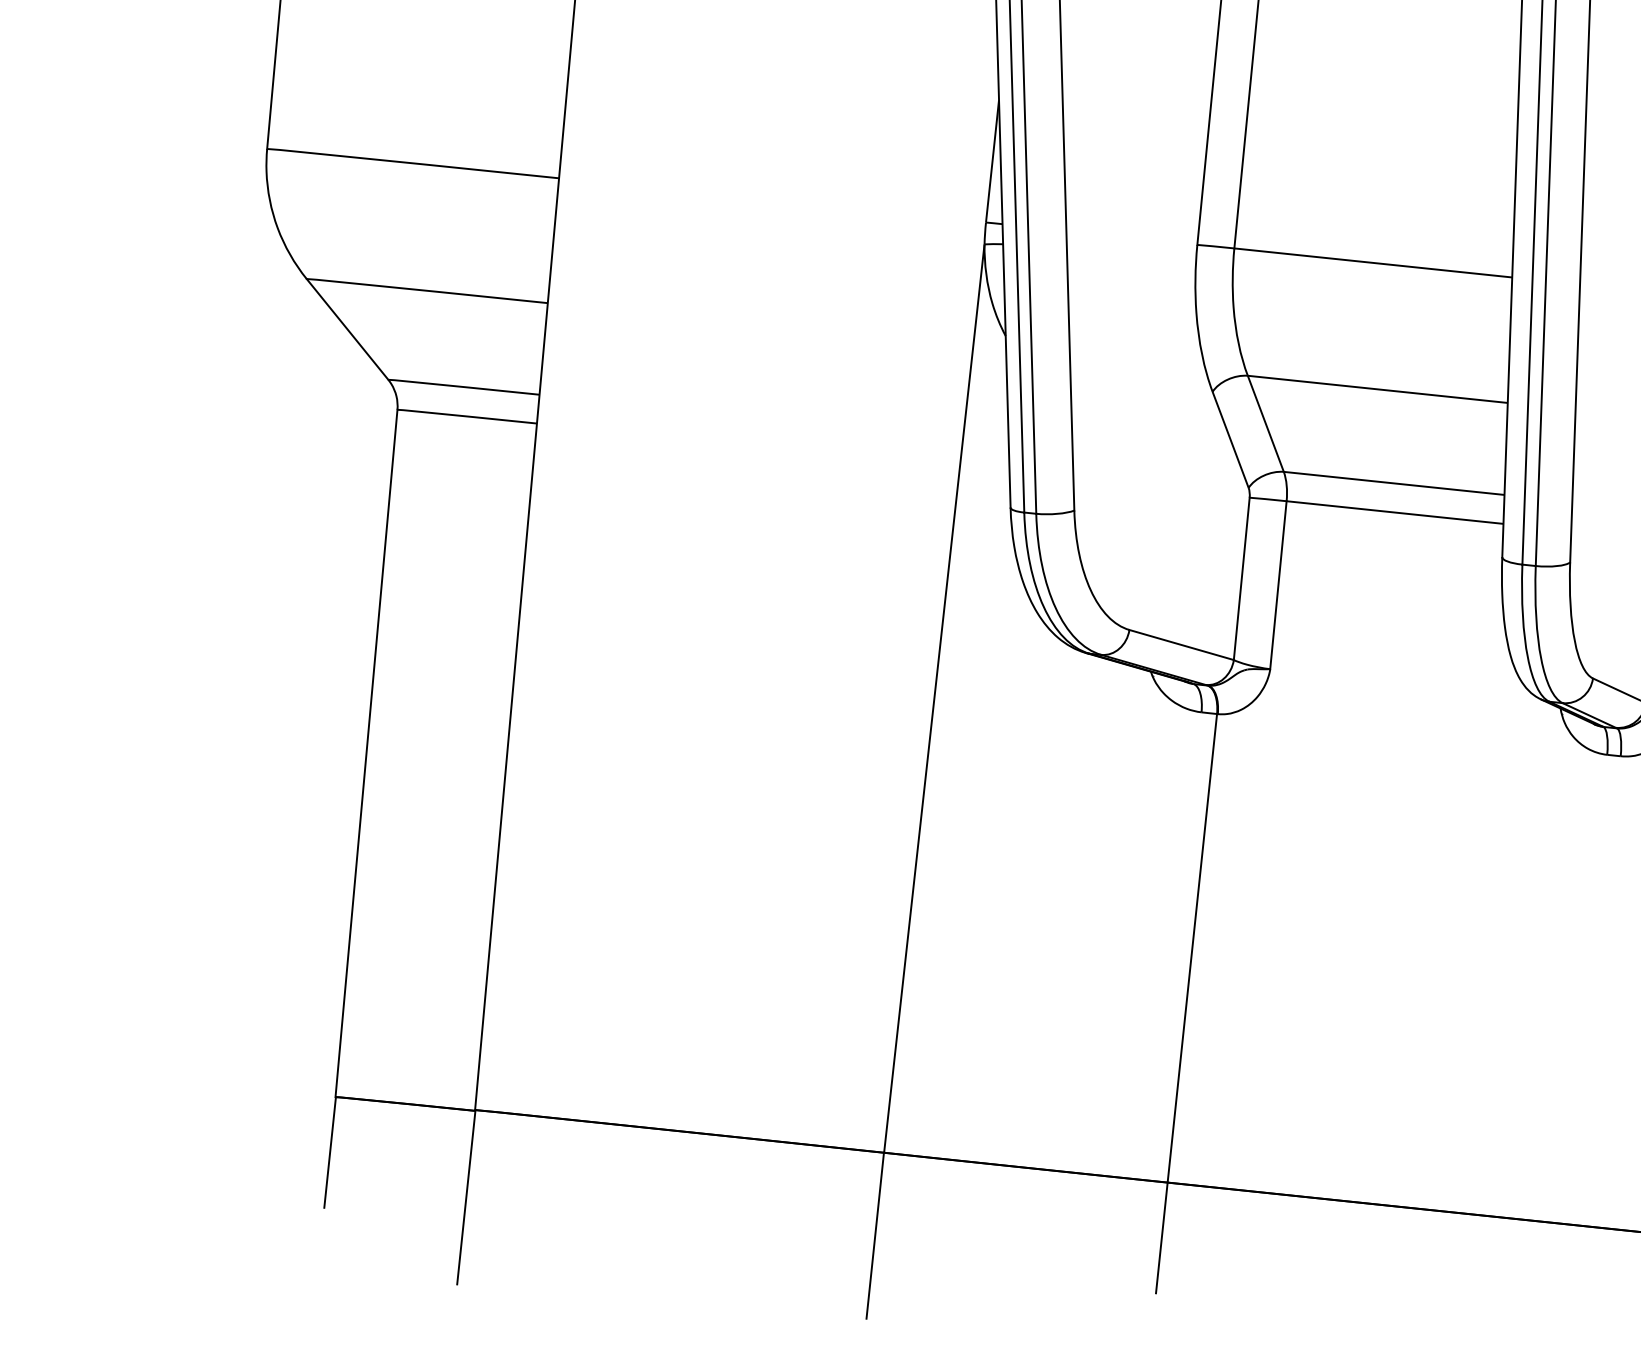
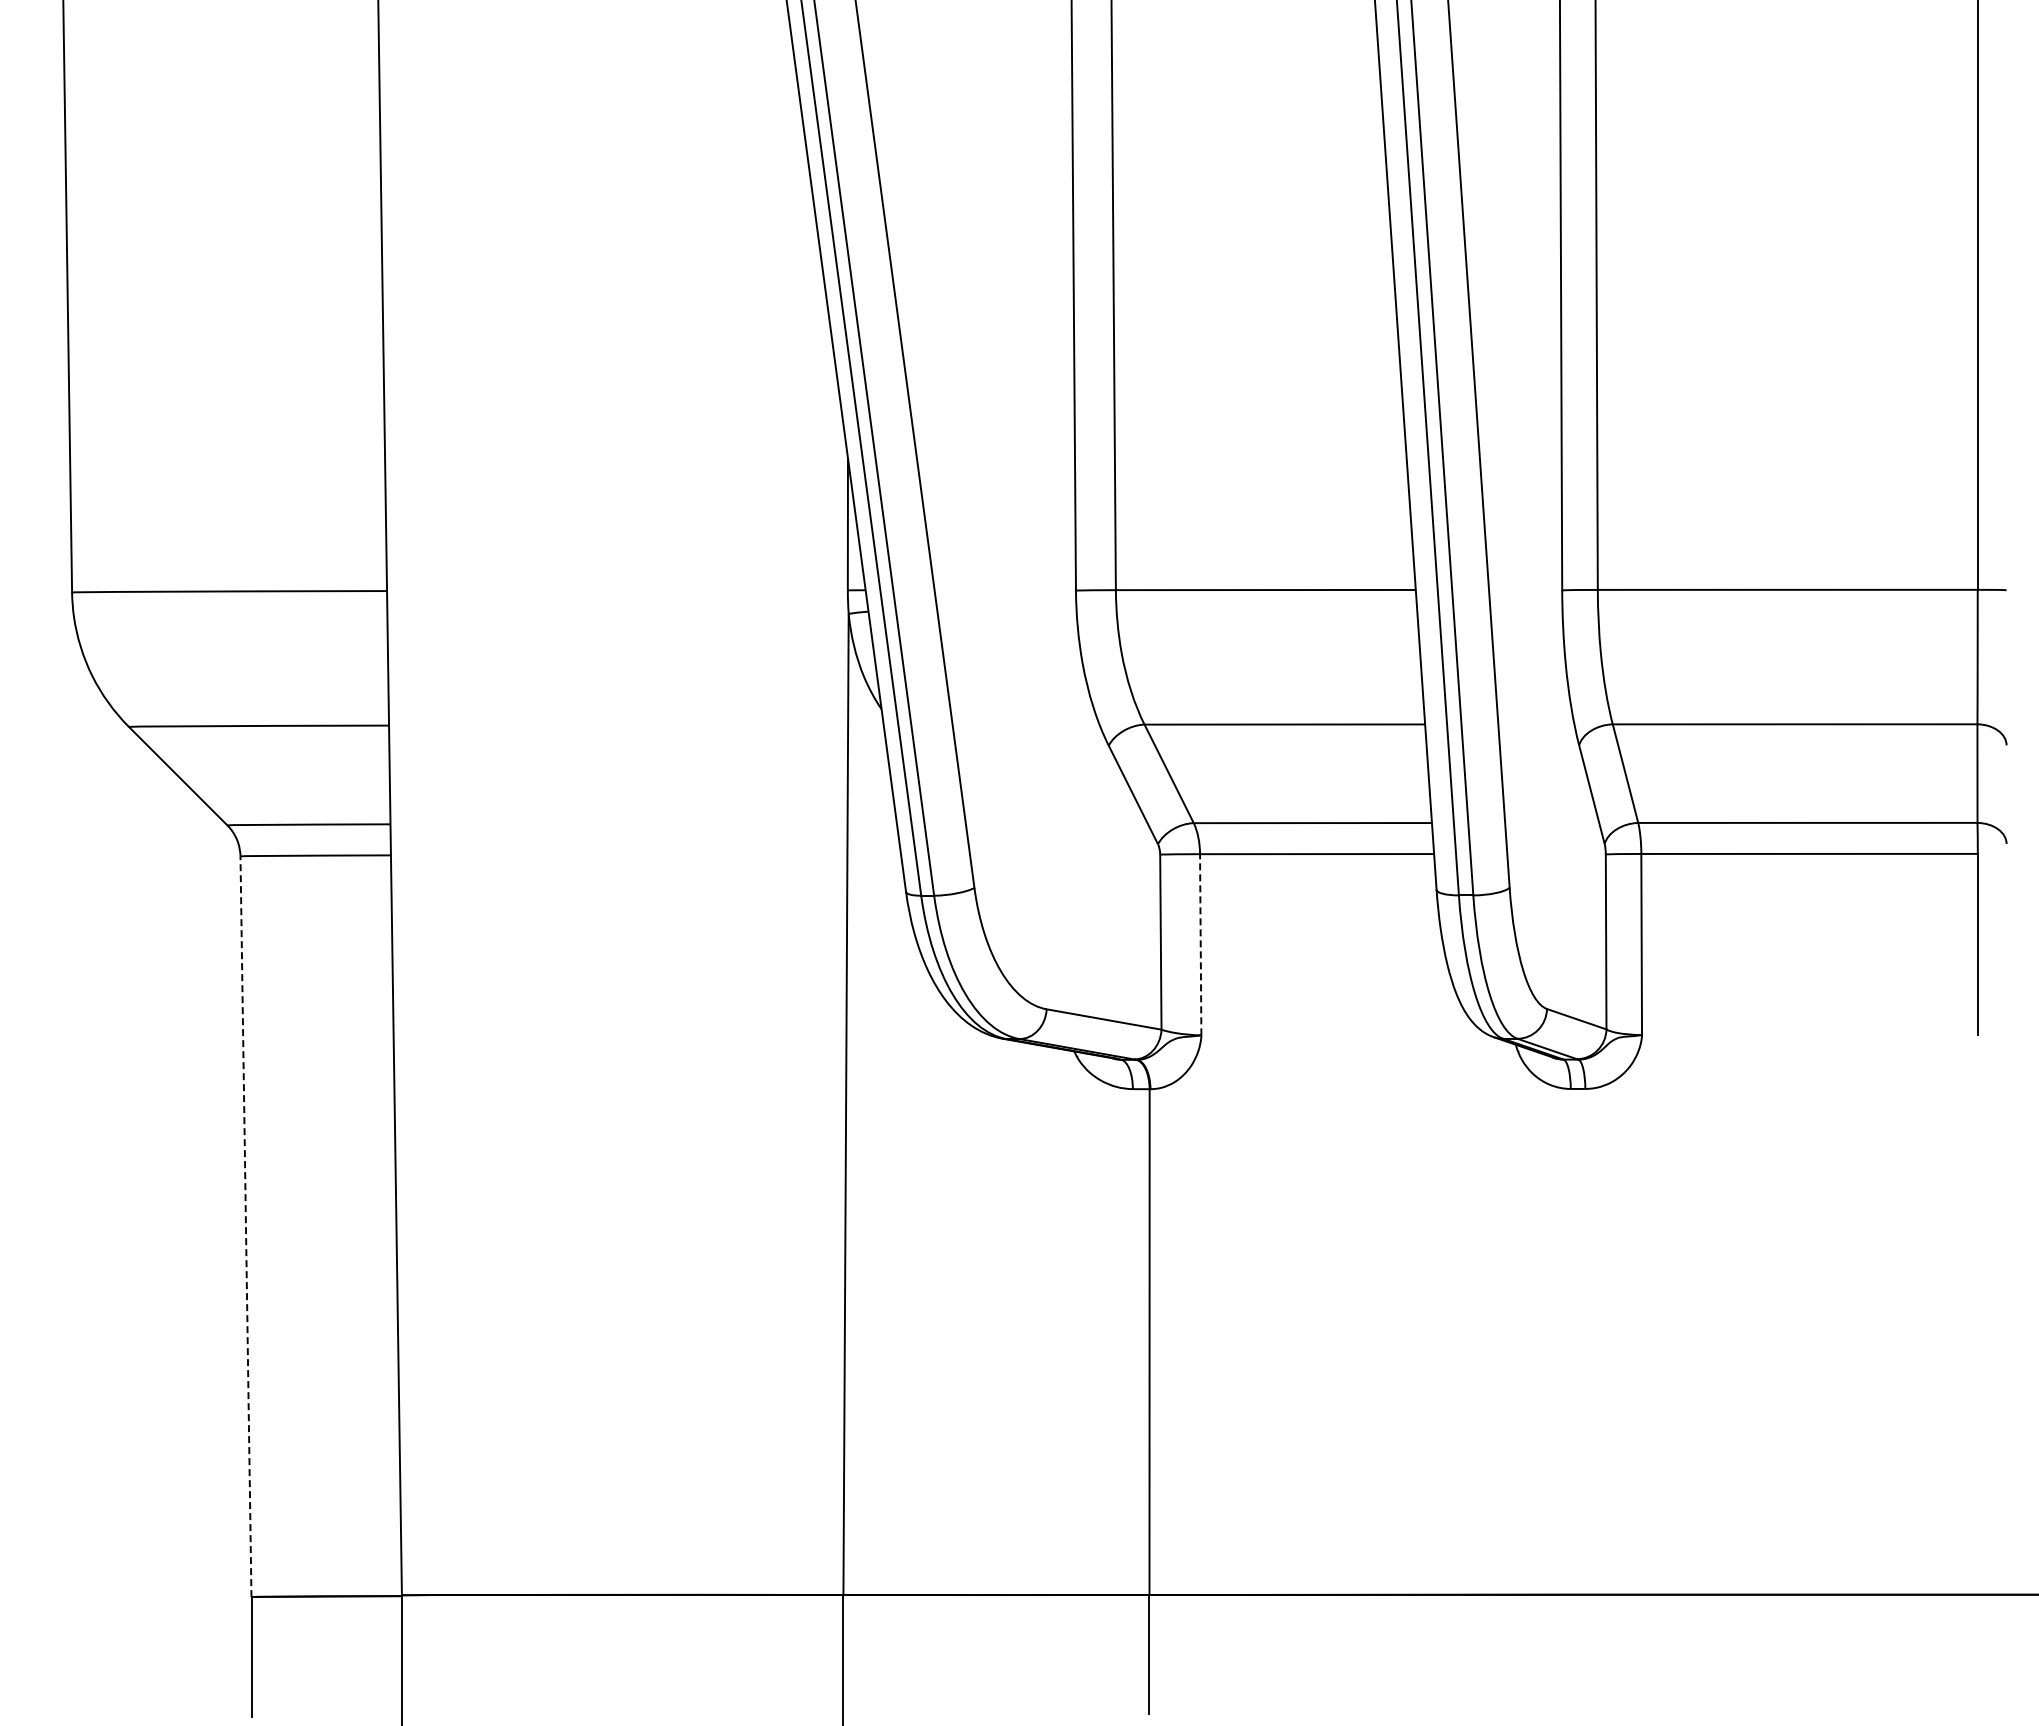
line: (1278, 584) -> (1200, 944), solid -> dashed
line: (366, 753) -> (245, 1226), solid -> dashed

